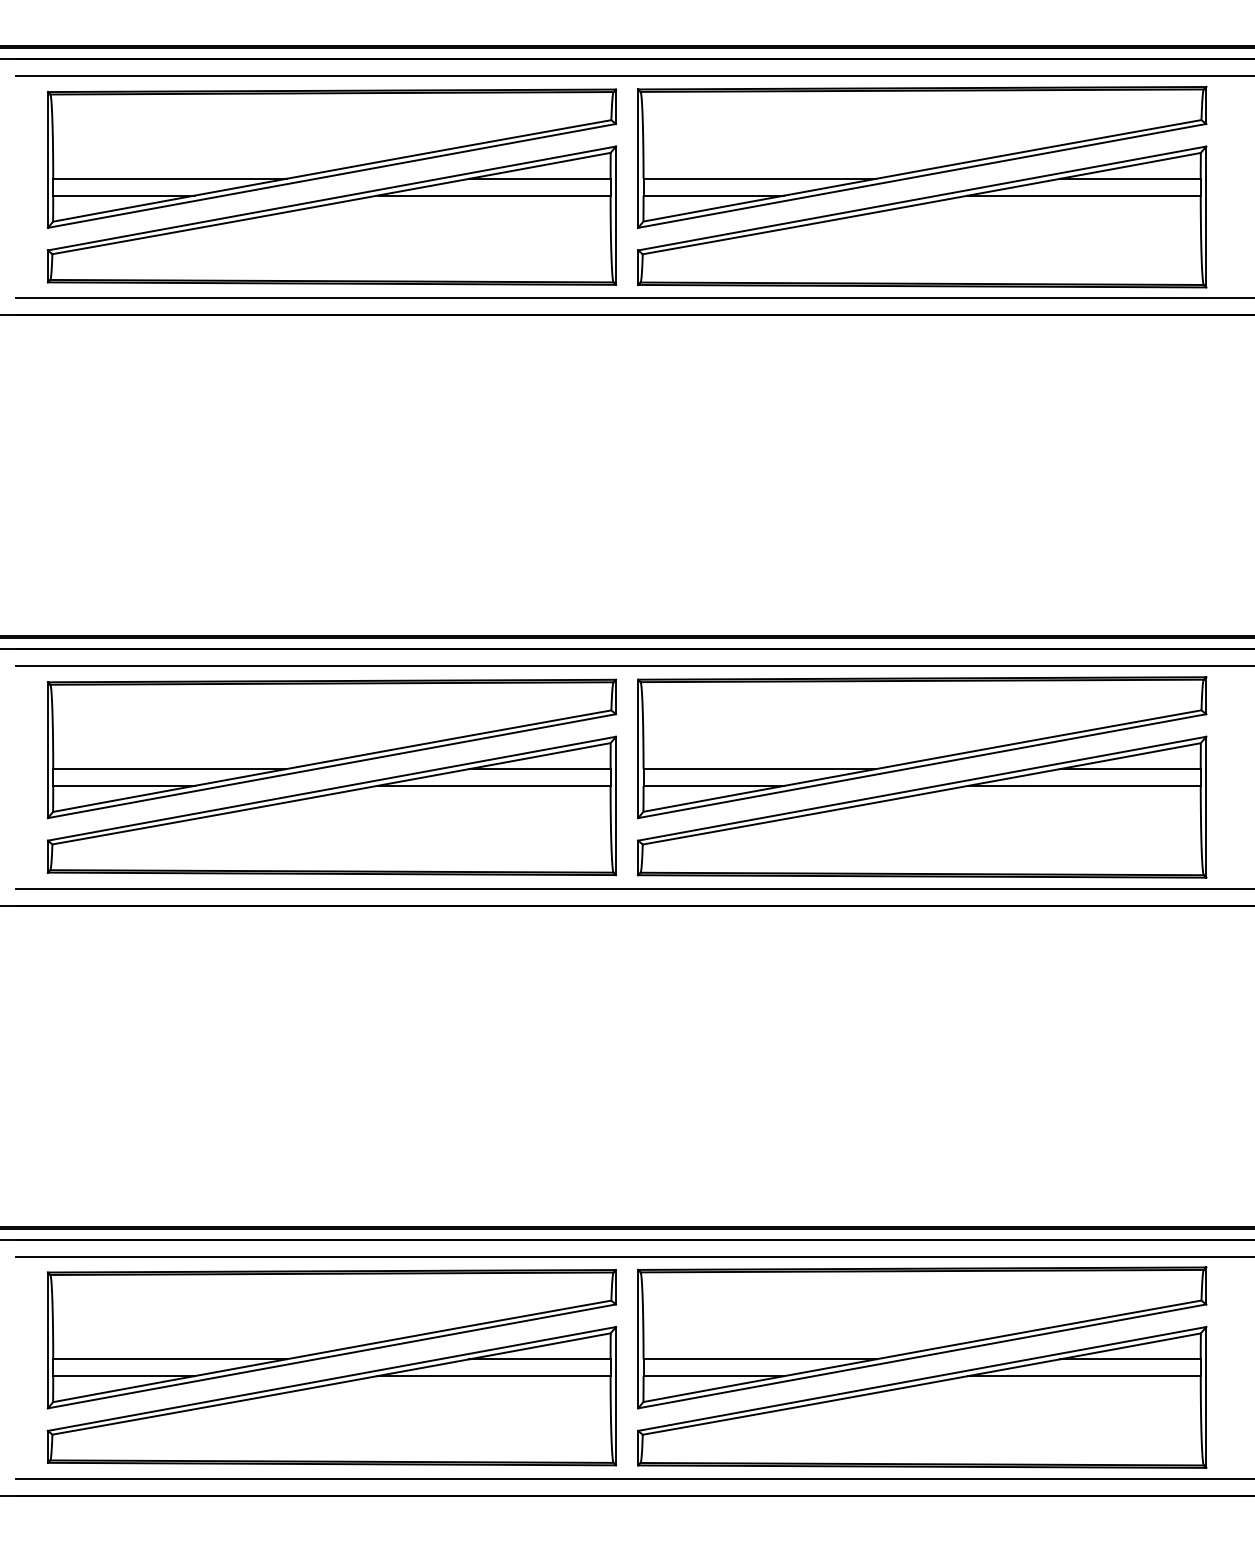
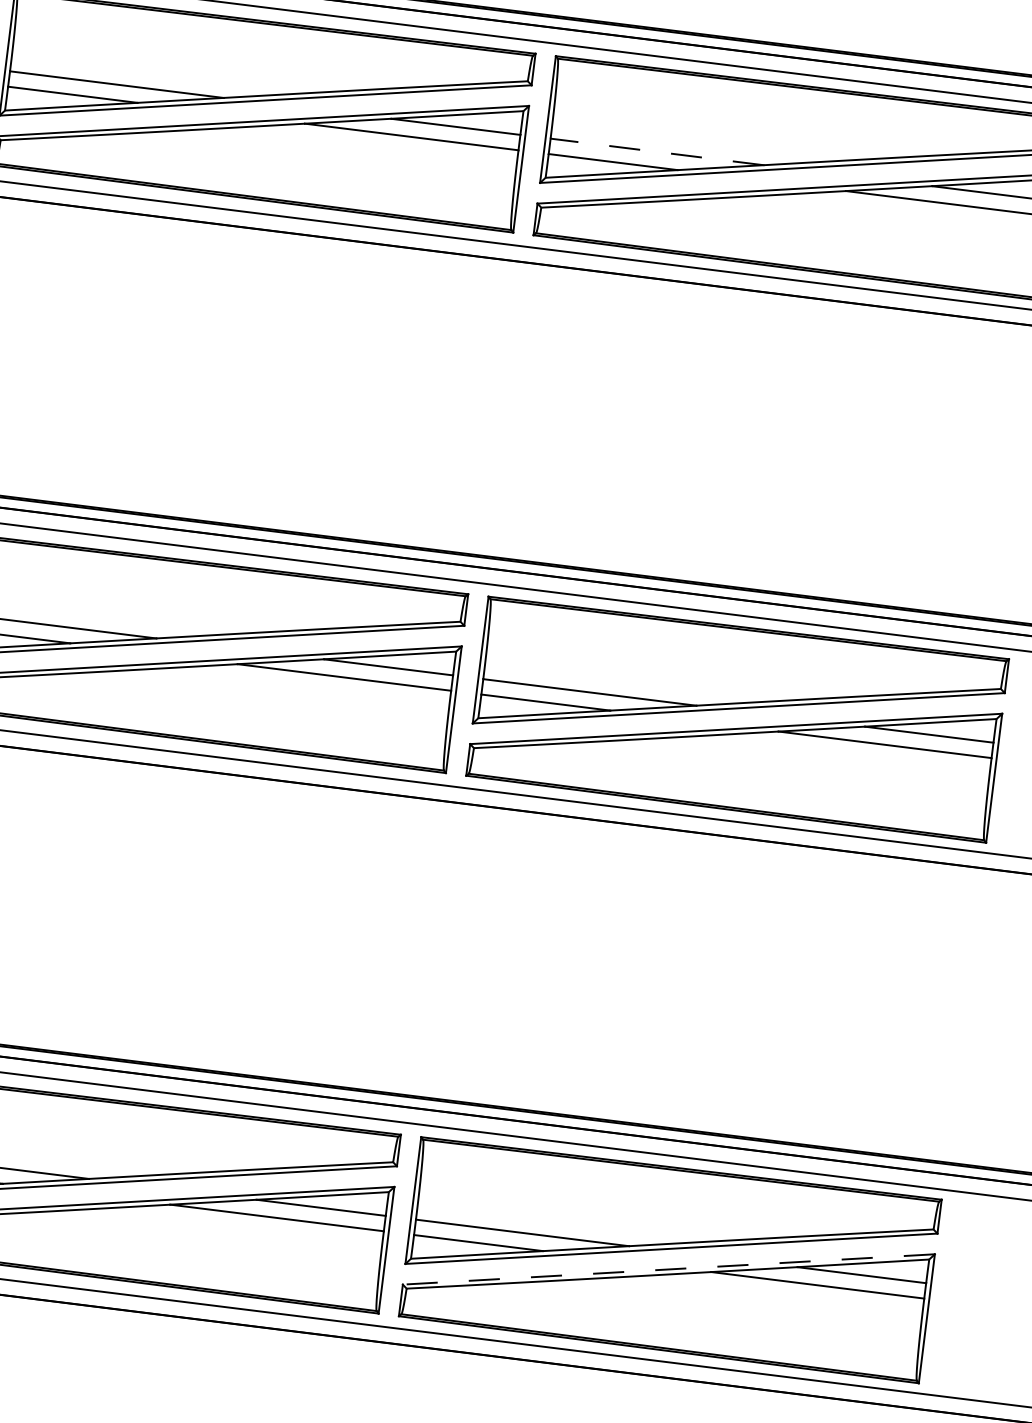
line: (759, 178) -> (656, 151), solid -> dashed
line: (922, 1378) -> (669, 1269), solid -> dashed

